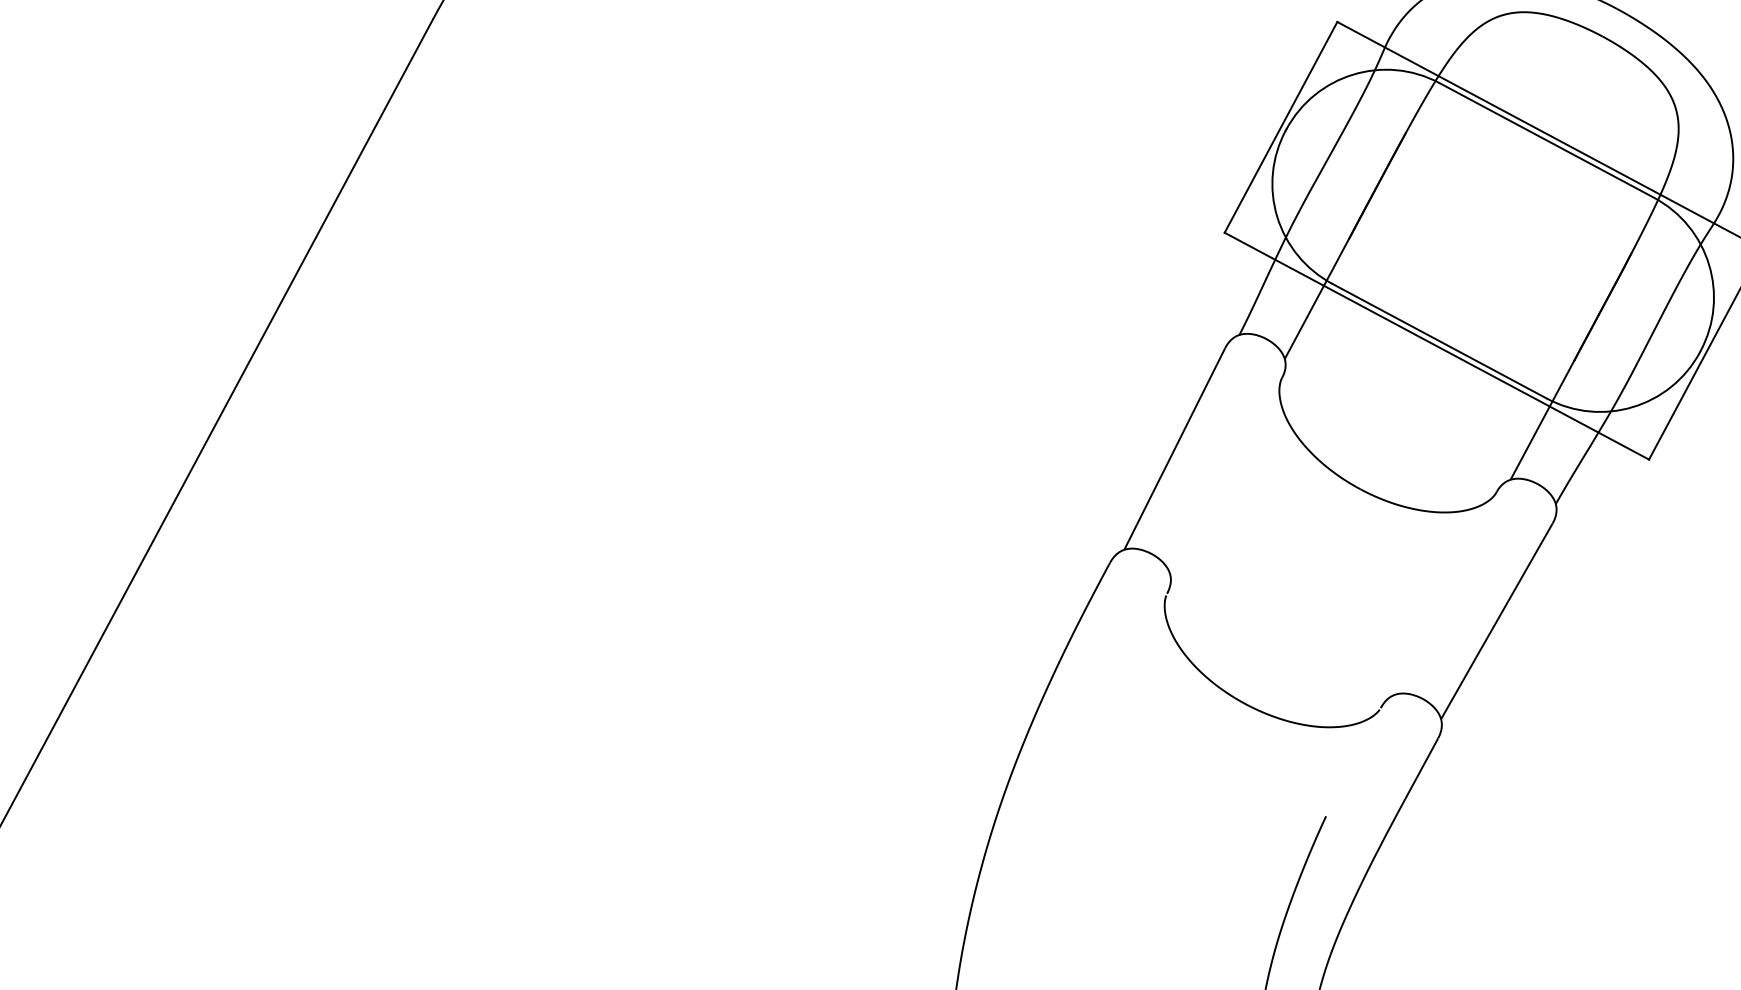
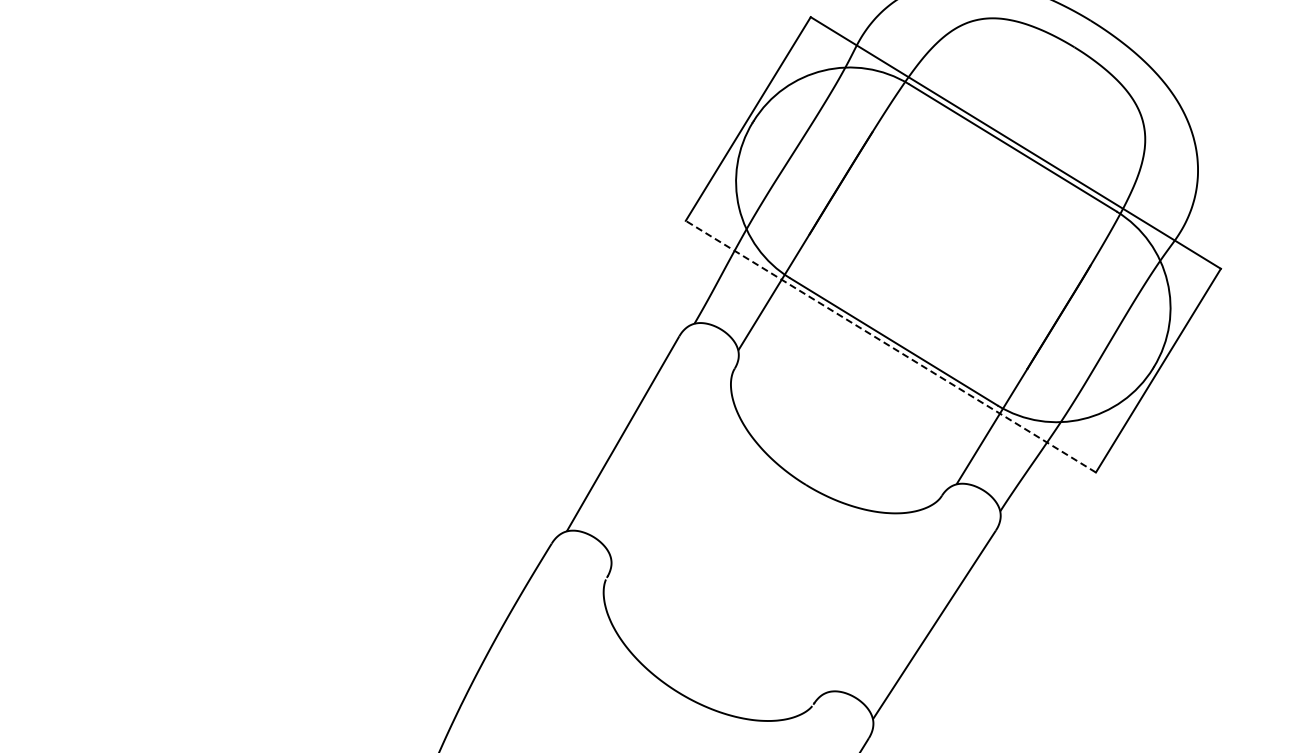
line: (1436, 346) -> (890, 346), solid -> dashed

